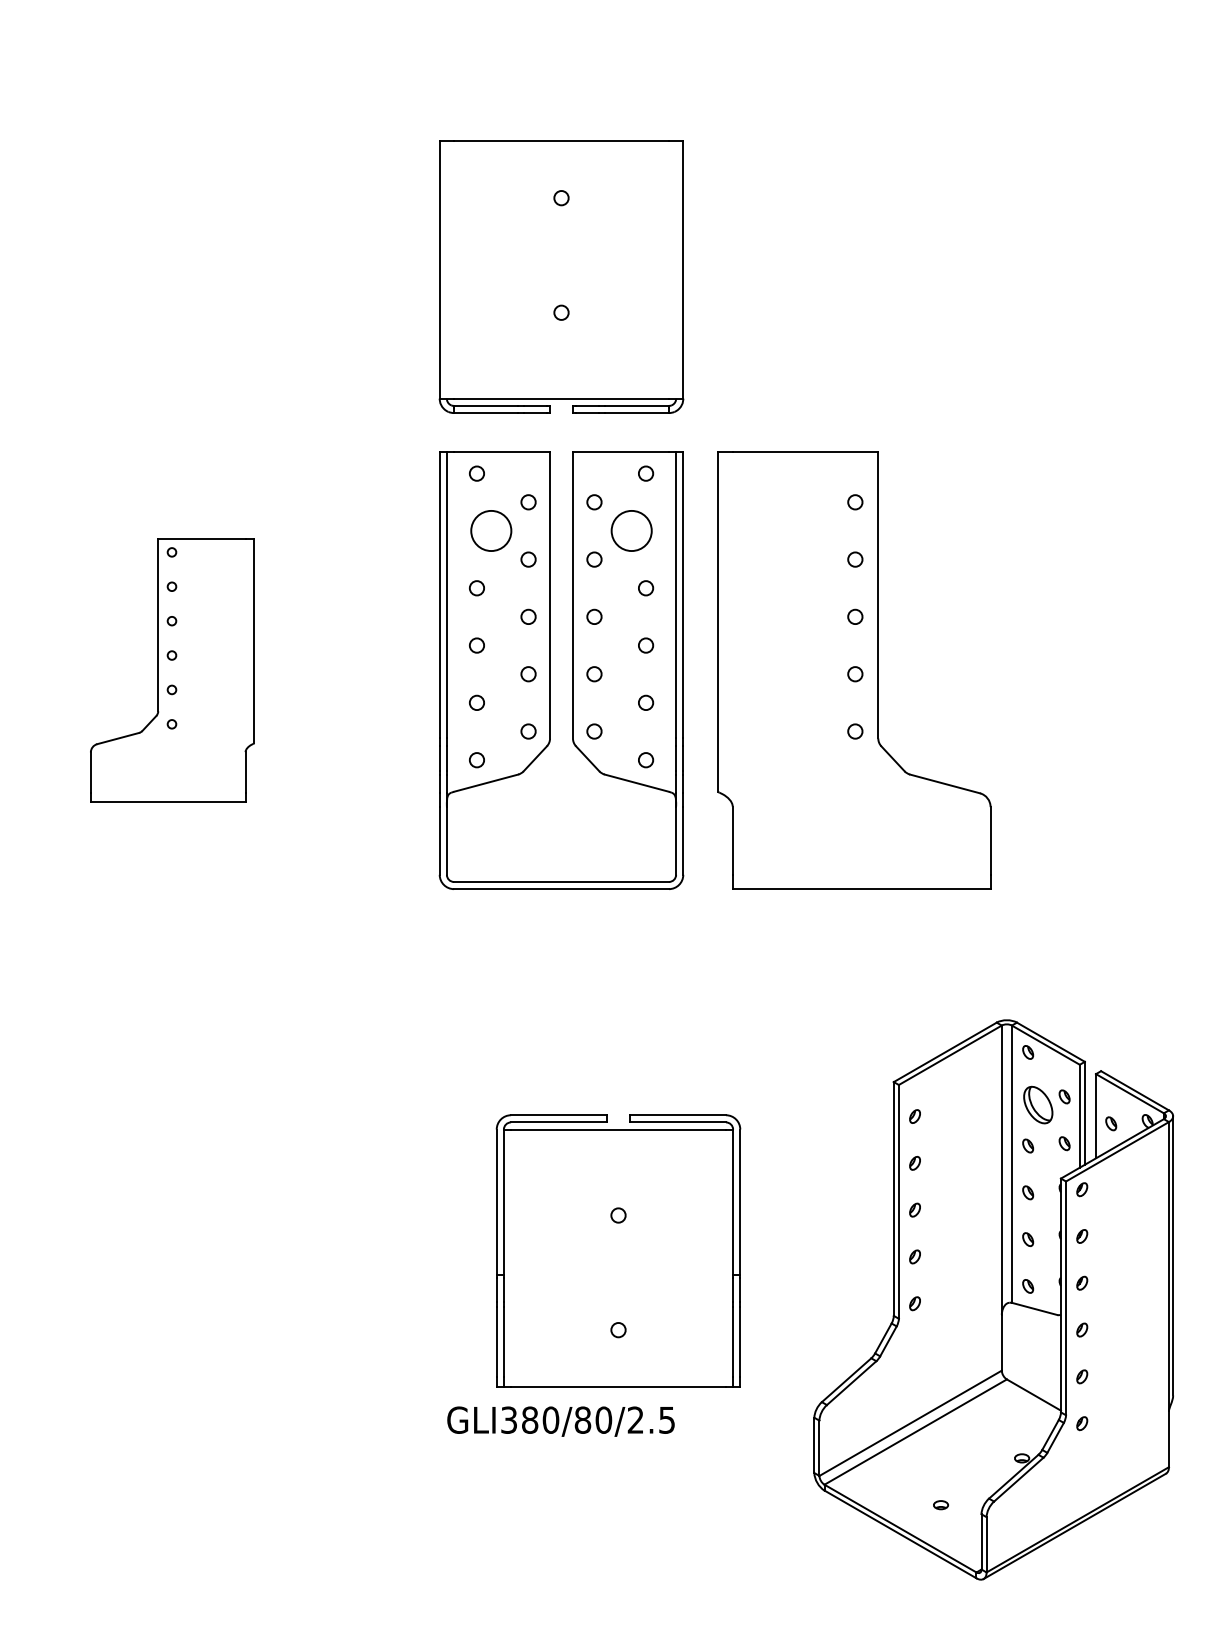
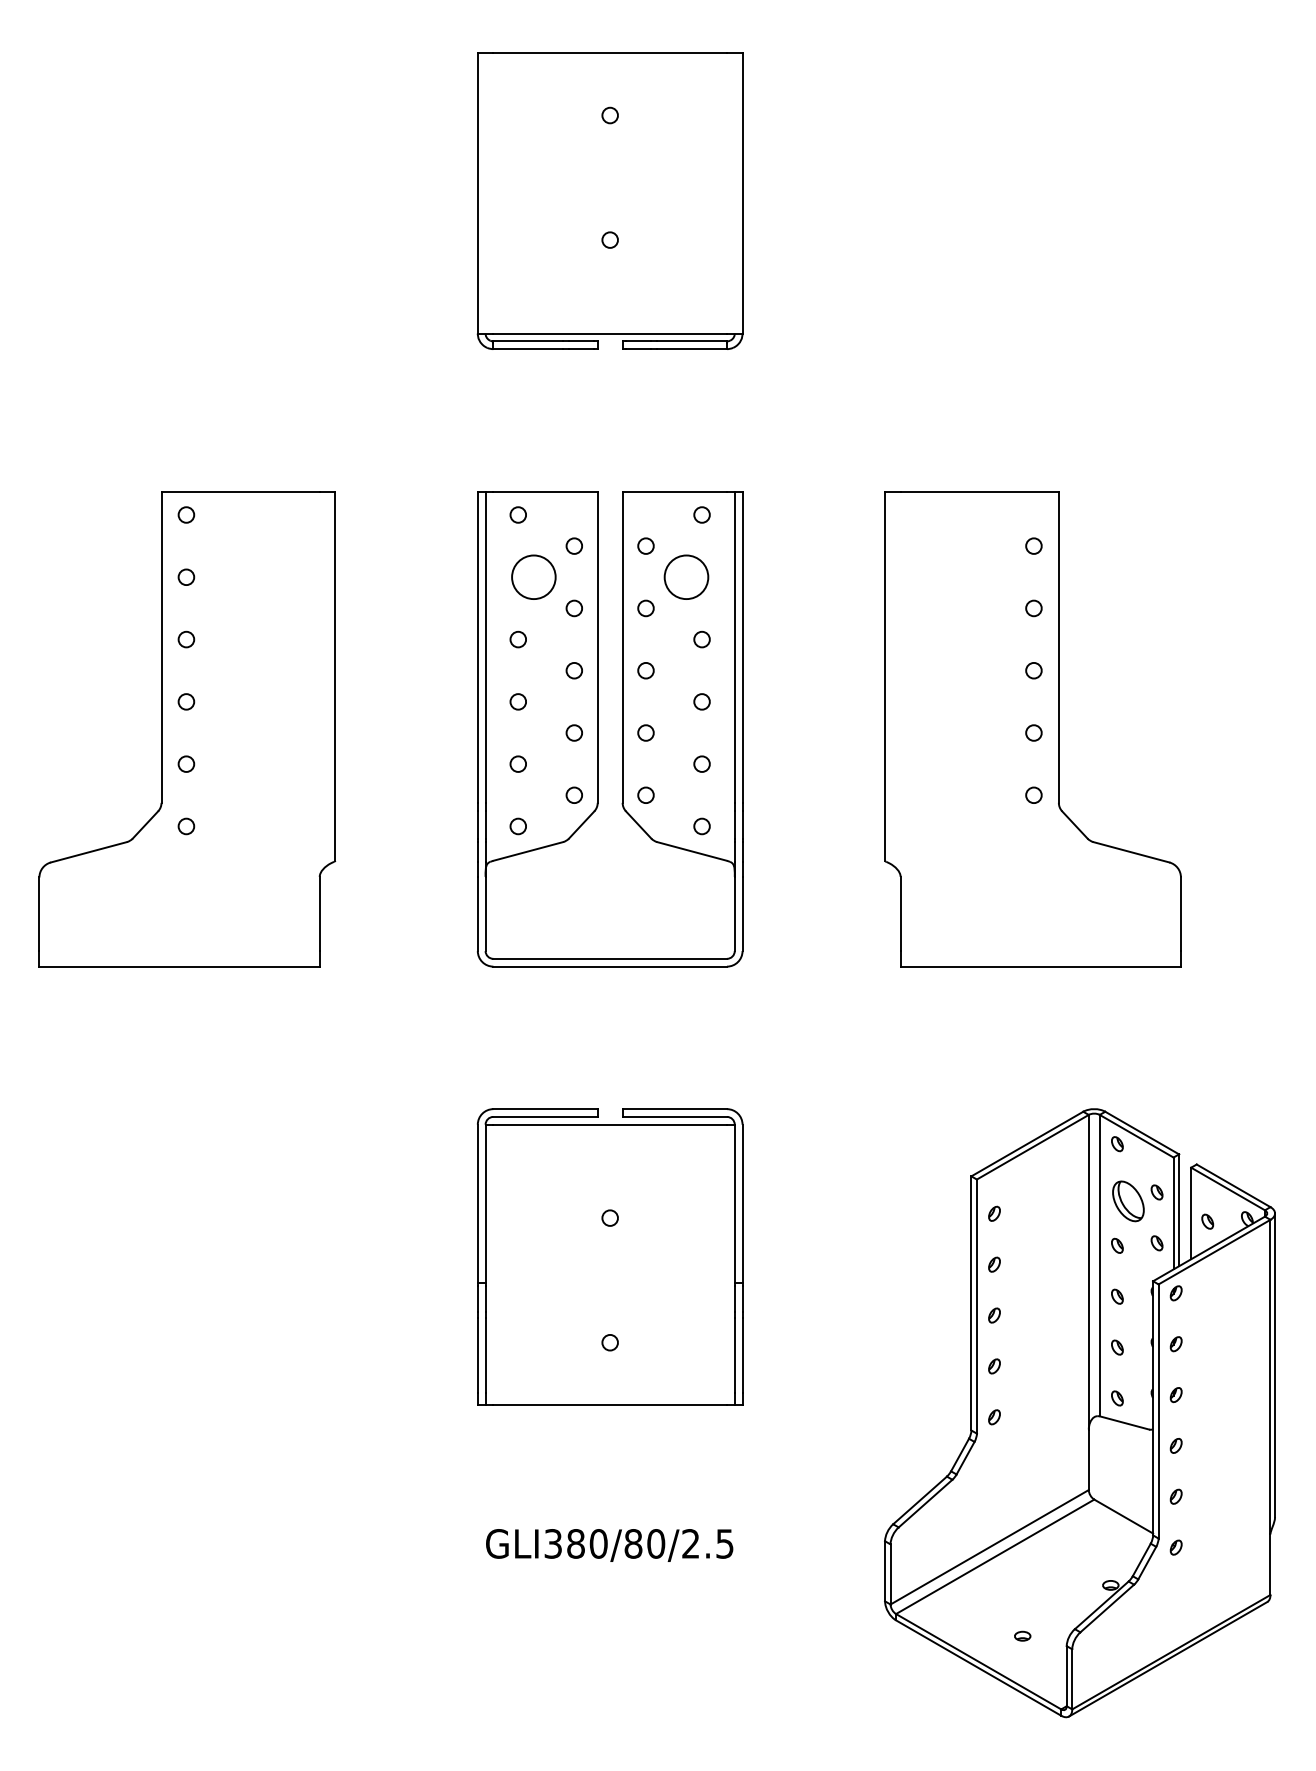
part: (561, 276) -> (610, 200), moved
part: (172, 670) -> (187, 728), size x1.67
part: (854, 670) -> (1033, 728), moved
part: (618, 1250) -> (610, 1256), moved

